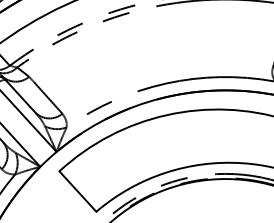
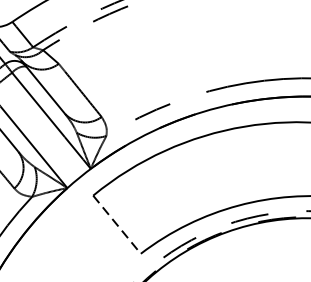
line: (78, 191) -> (117, 224), solid -> dashed

